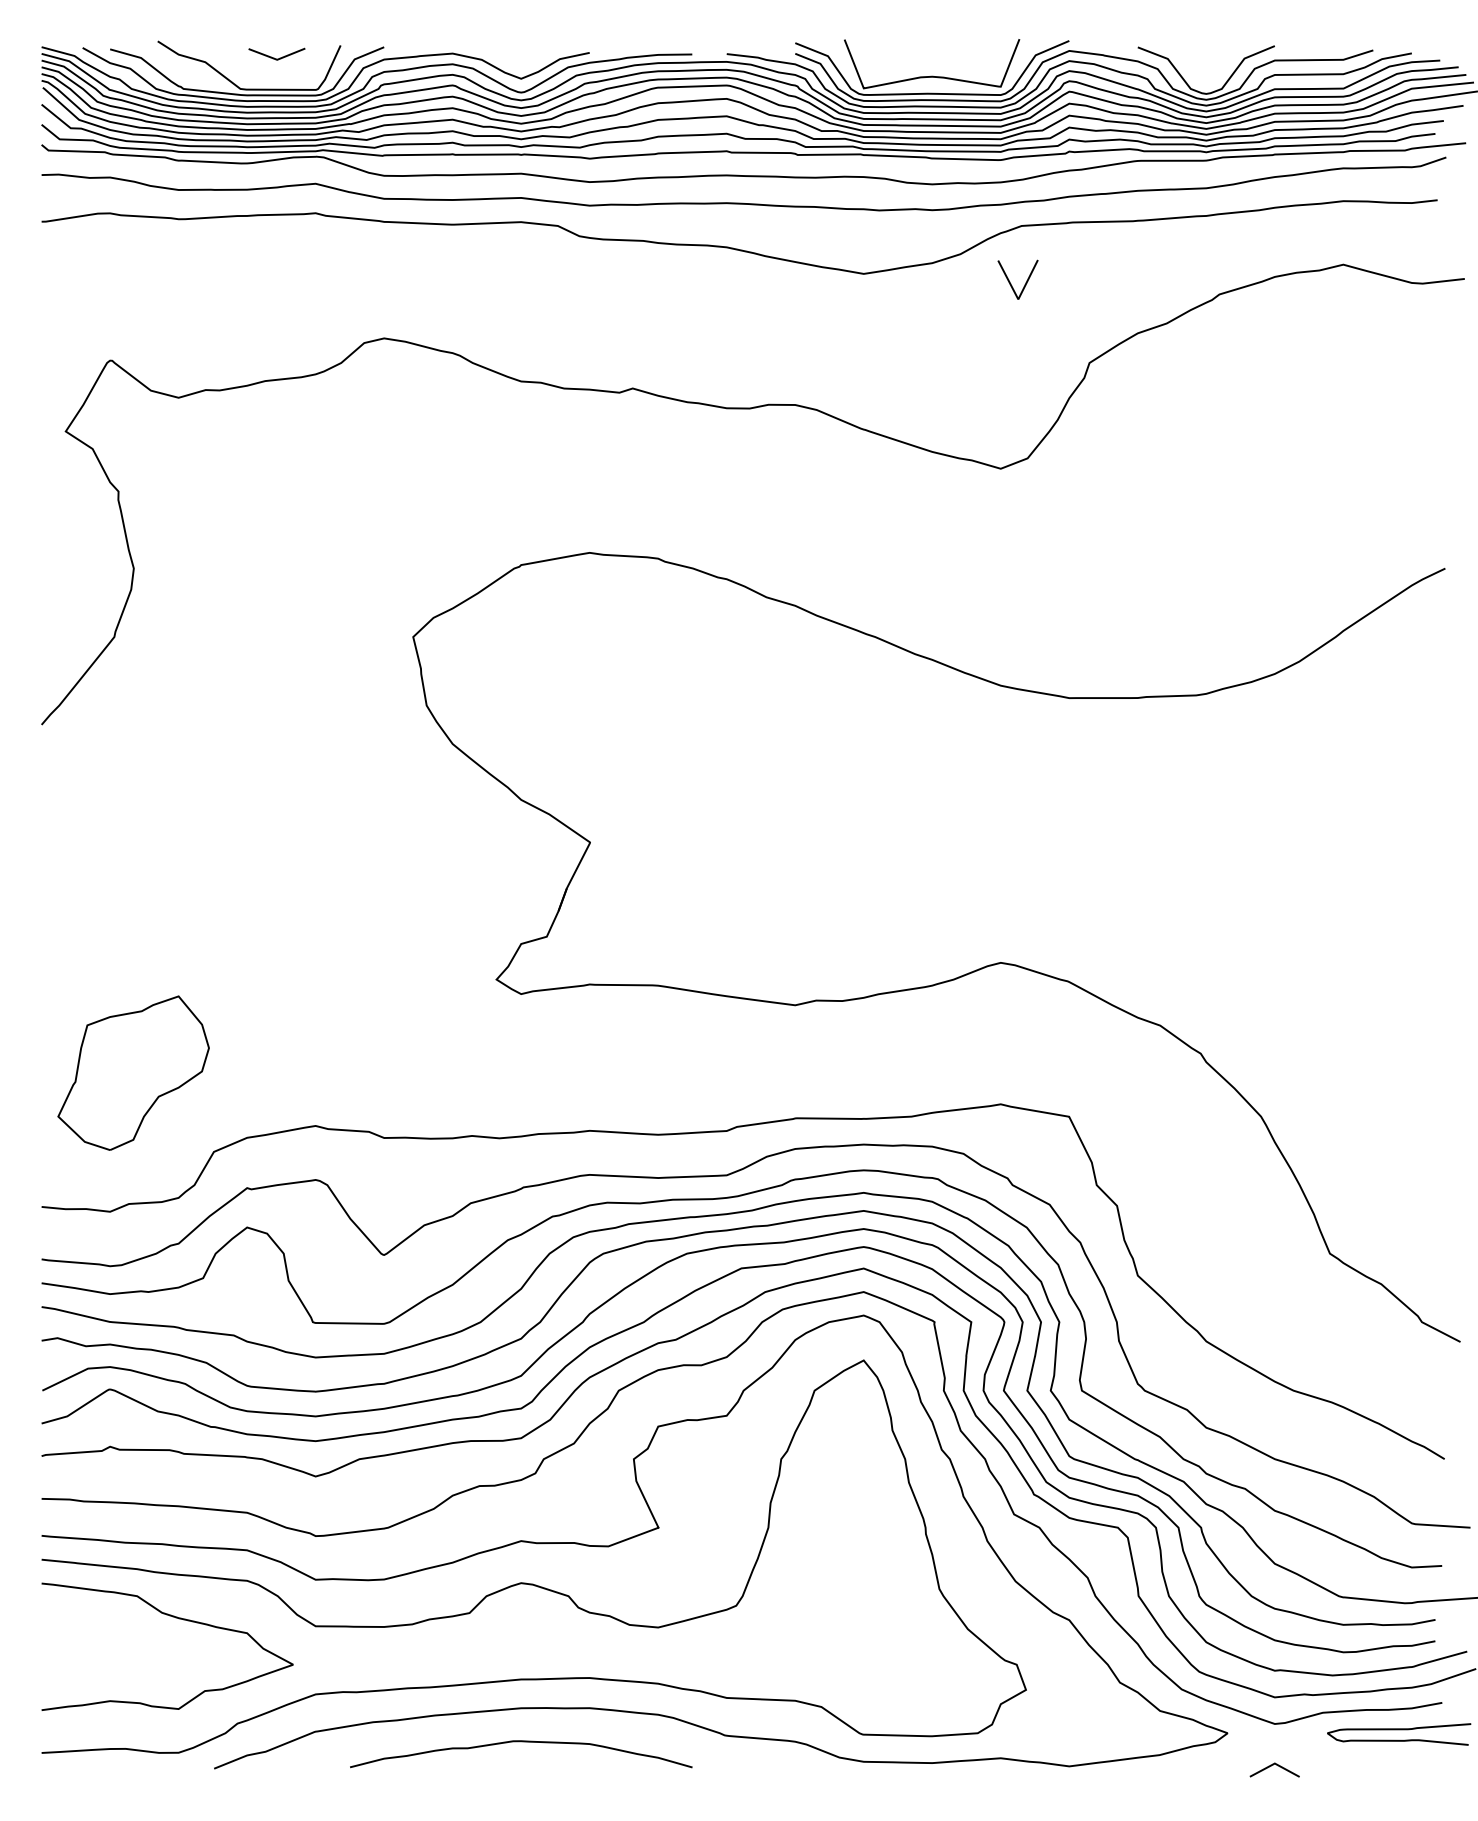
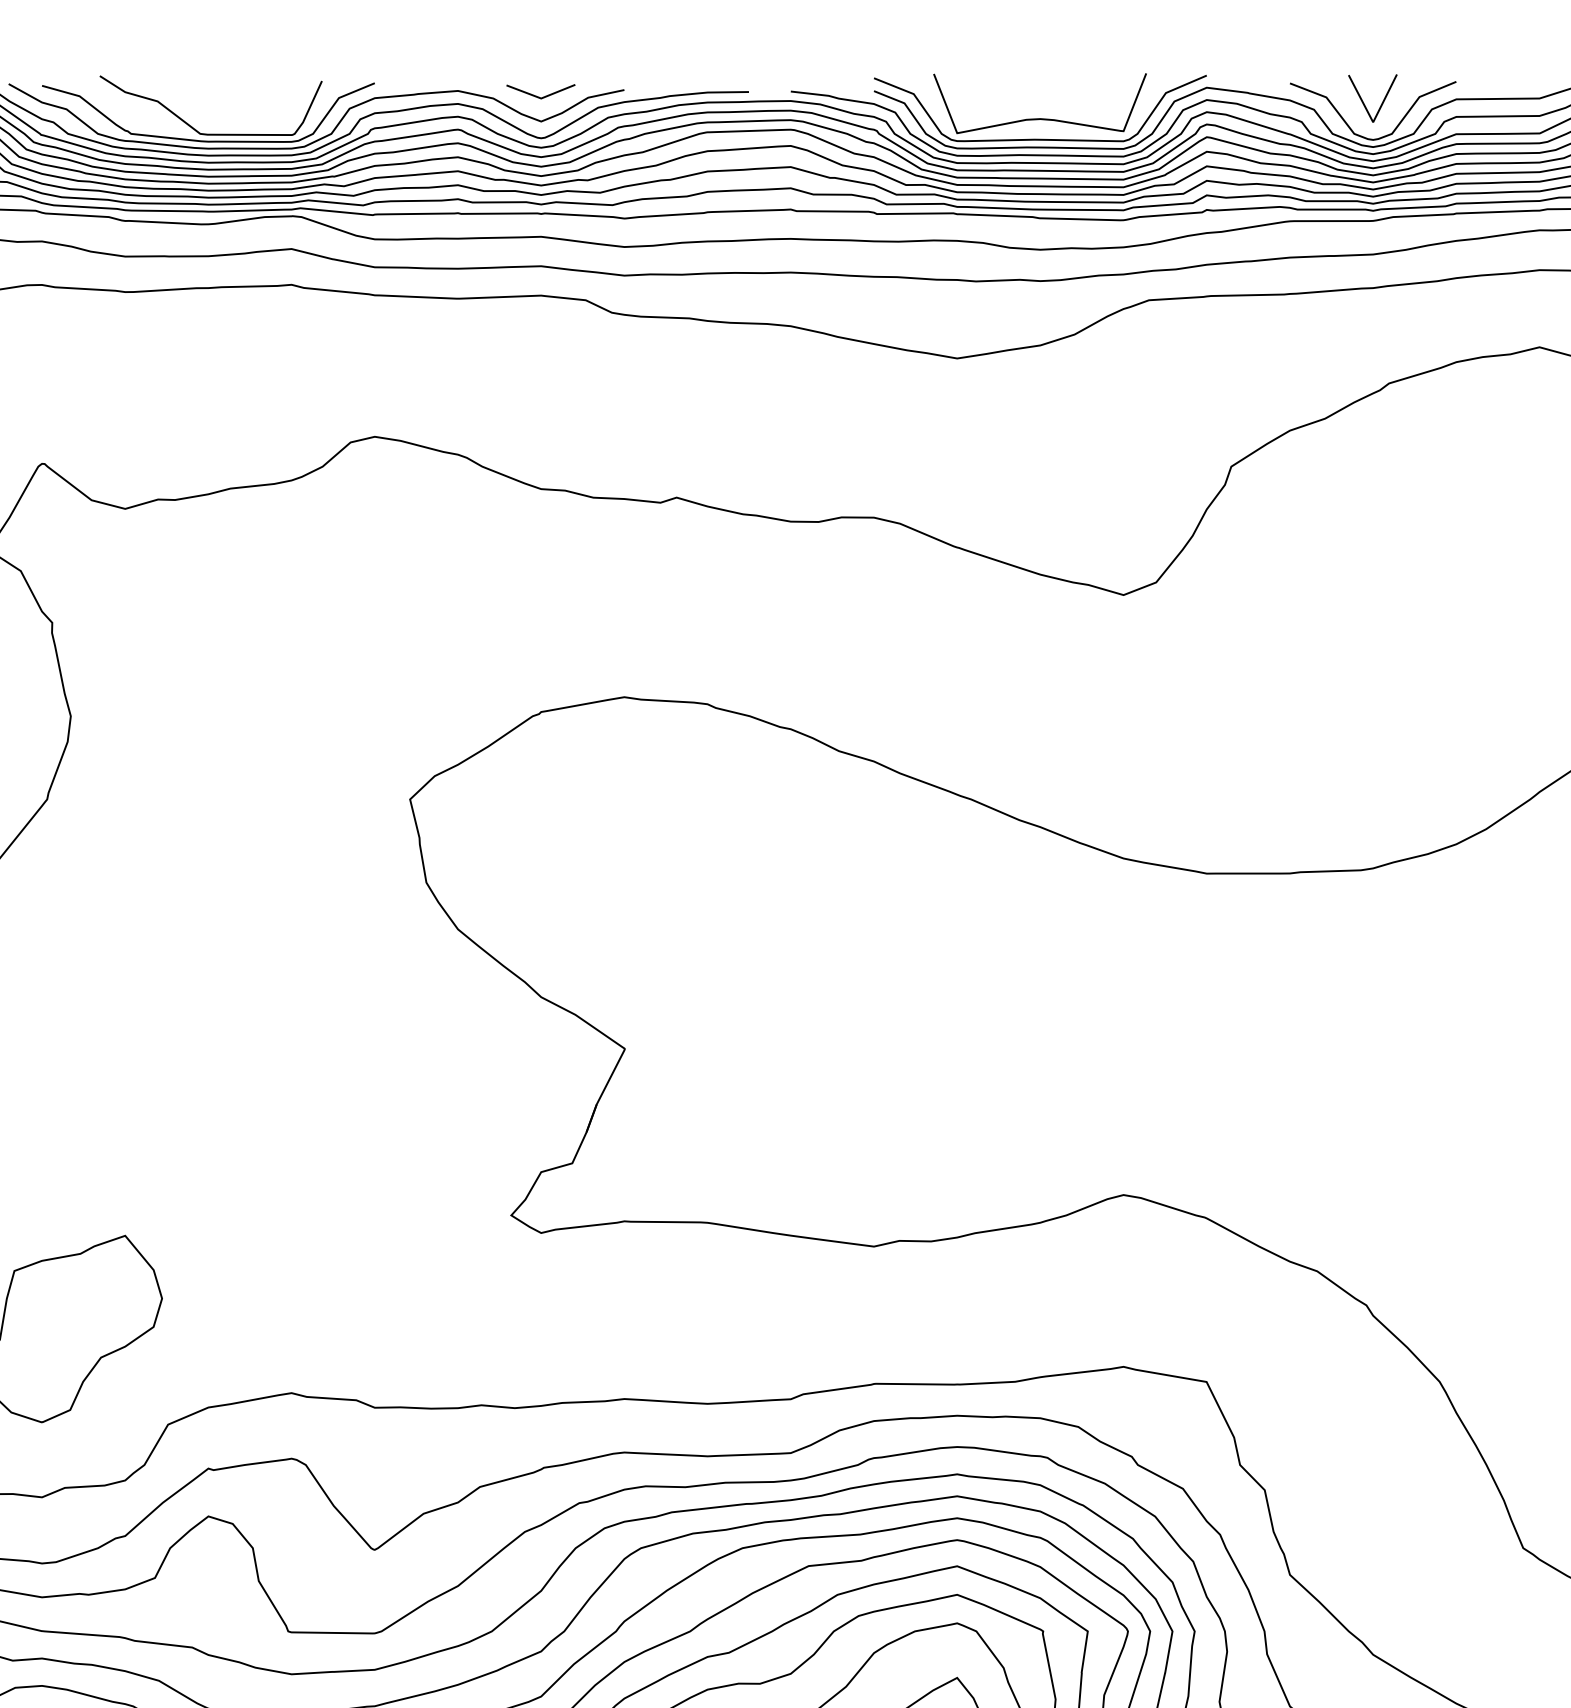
line: (274, 57) -> (537, 95), moved
line: (1011, 283) -> (1364, 102), moved

